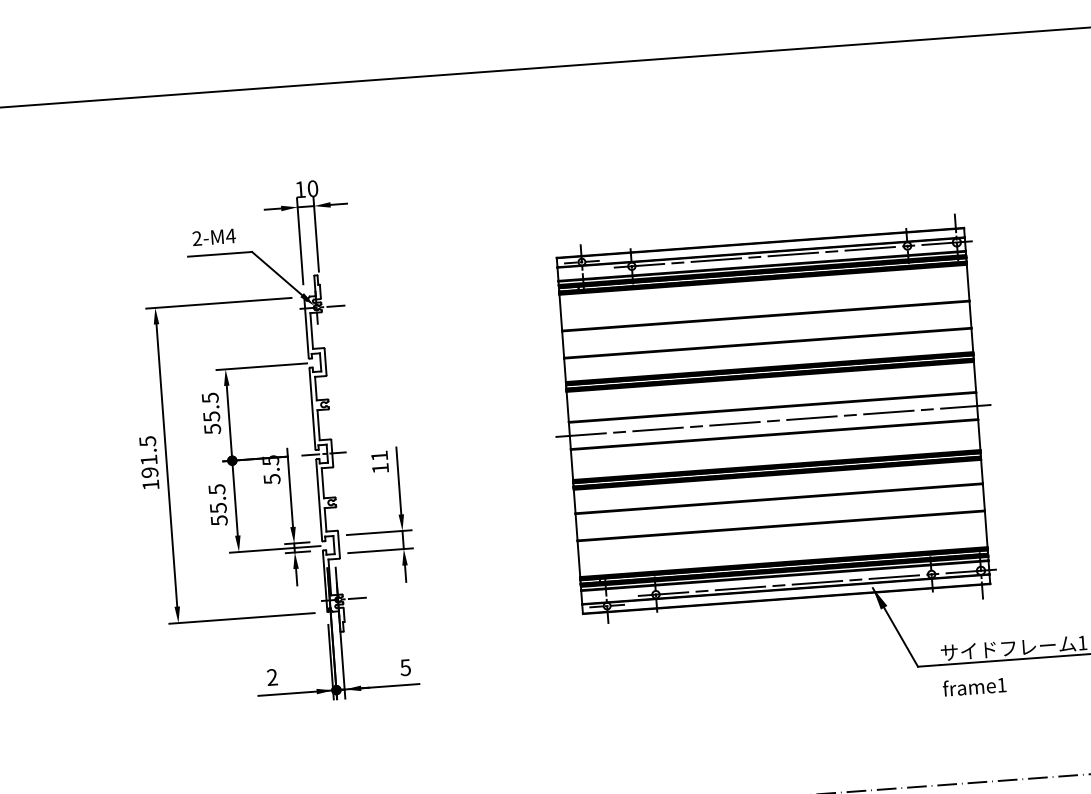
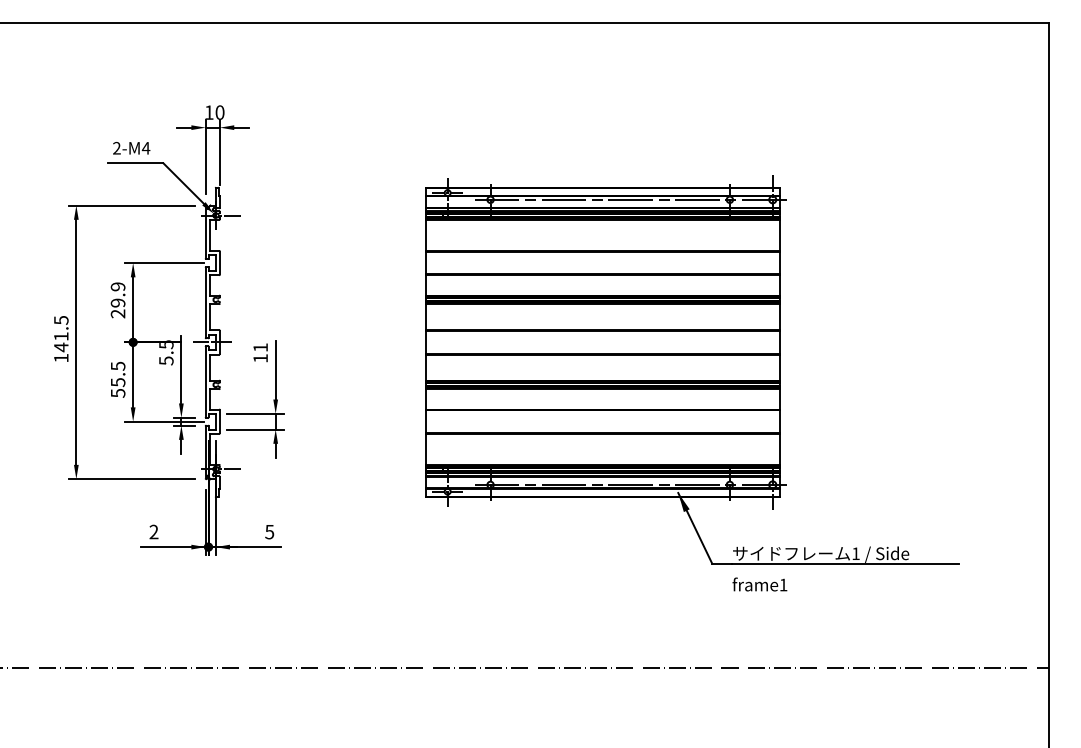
text: (210, 413) -> (117, 300), 55.5 -> 29.9
line: (772, 421) -> (602, 342), removed
text: (150, 472) -> (61, 347), 191.5 -> 141.5

